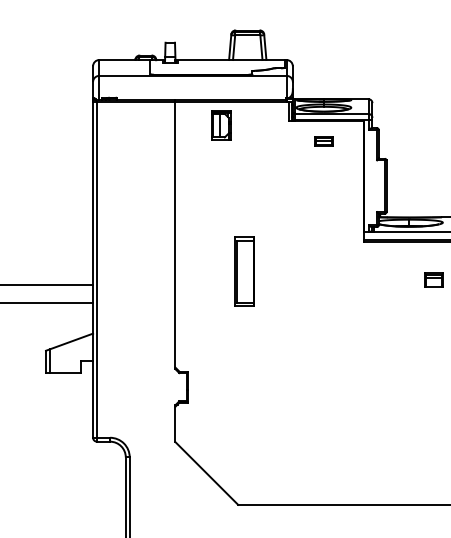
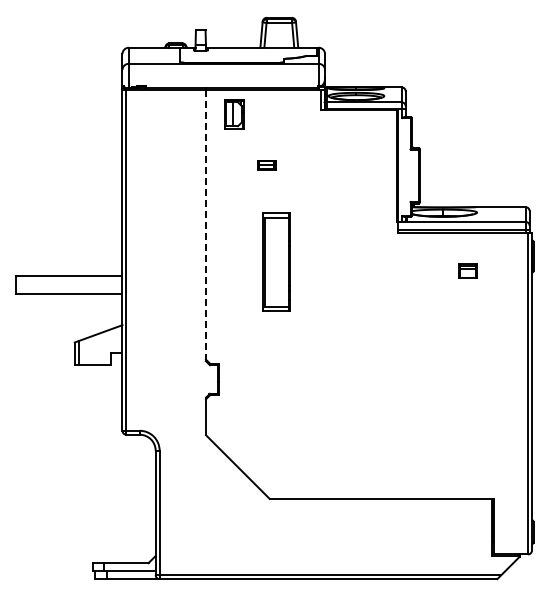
part: (221, 125) -> (234, 114), moved
part: (323, 141) -> (266, 165), moved
line: (174, 235) -> (205, 225), solid -> dashed
part: (244, 270) -> (276, 261), size x1.4

